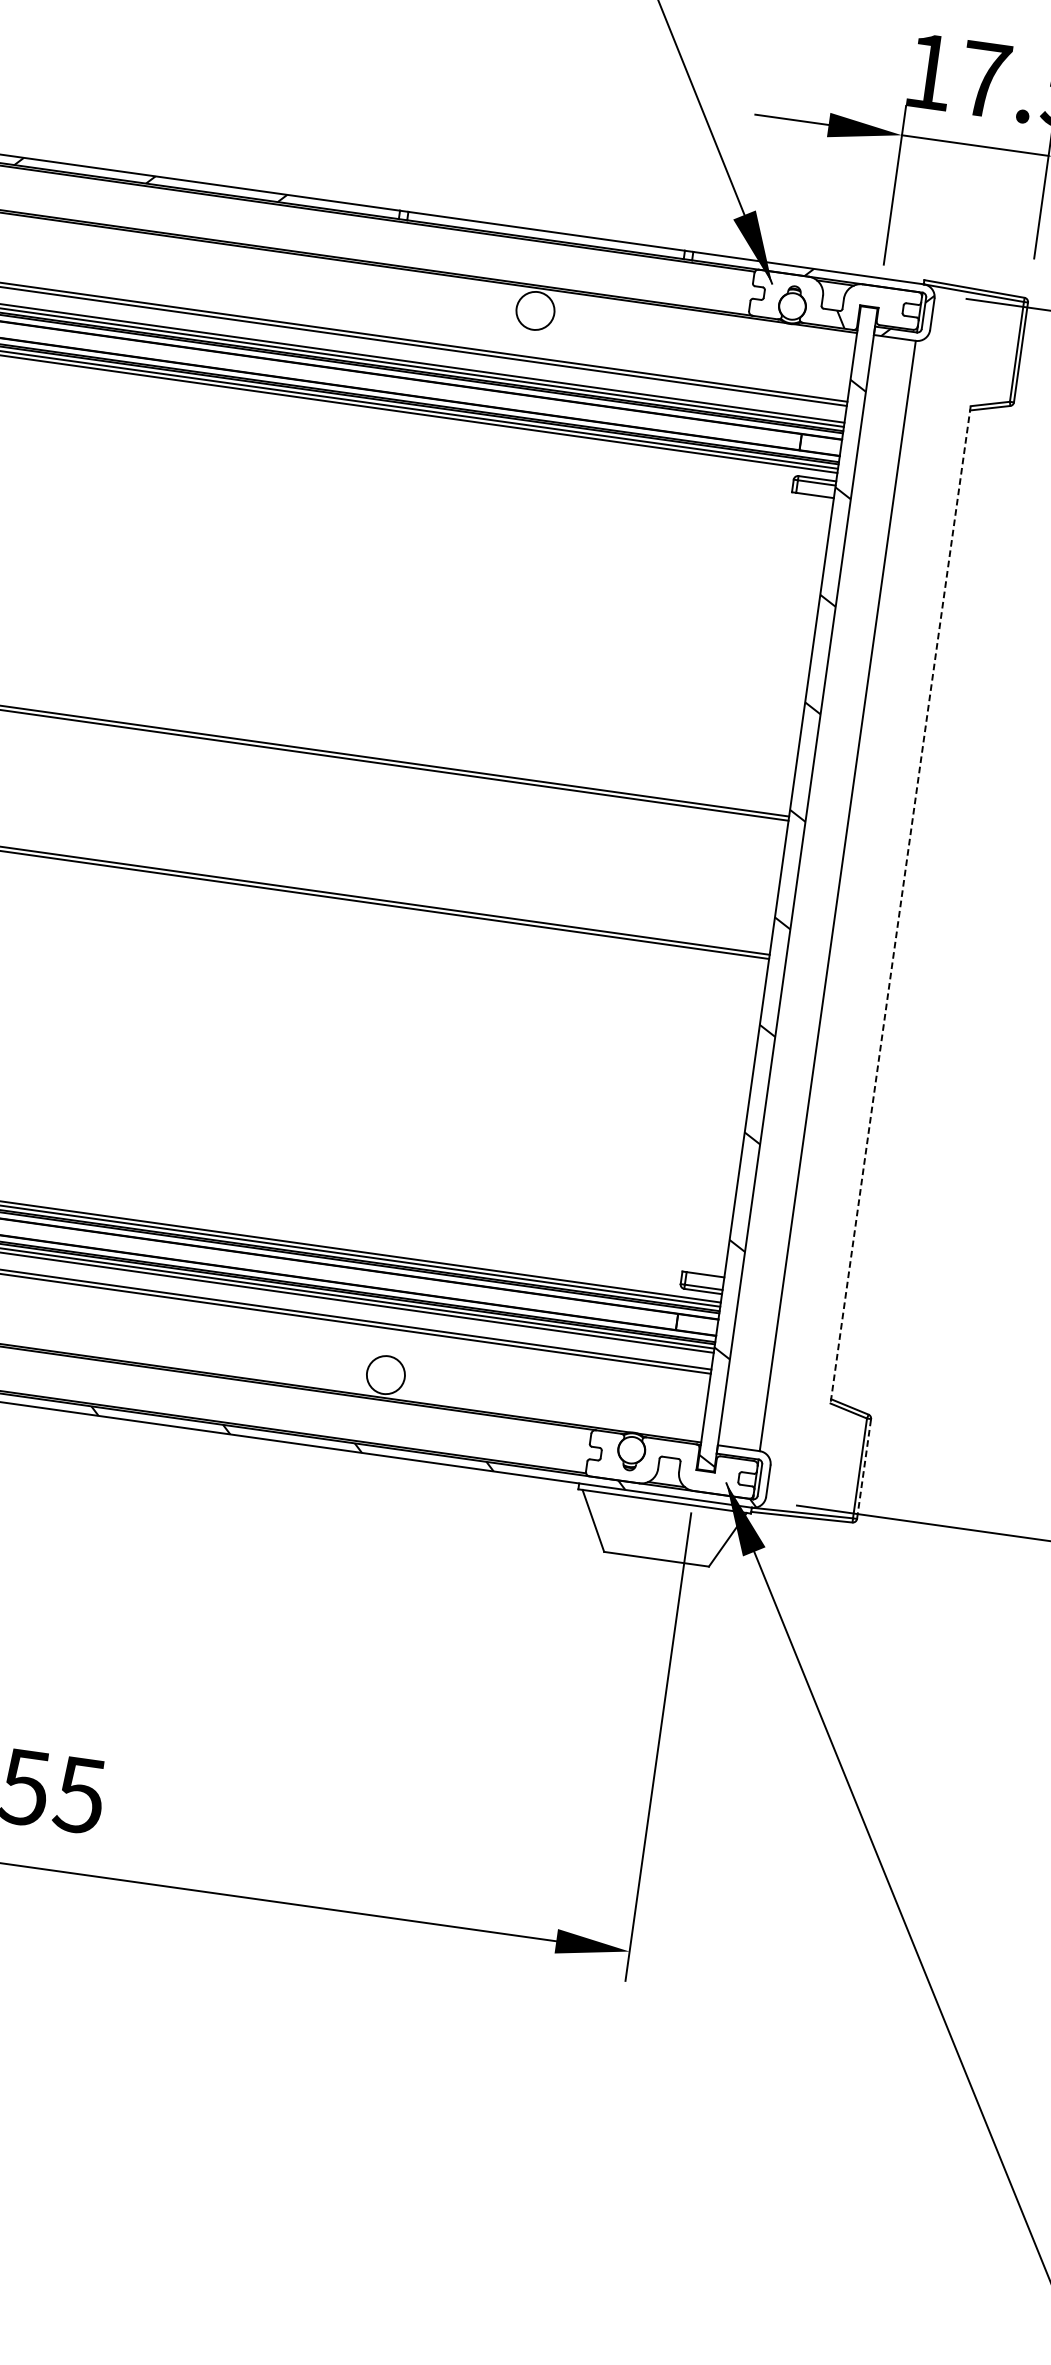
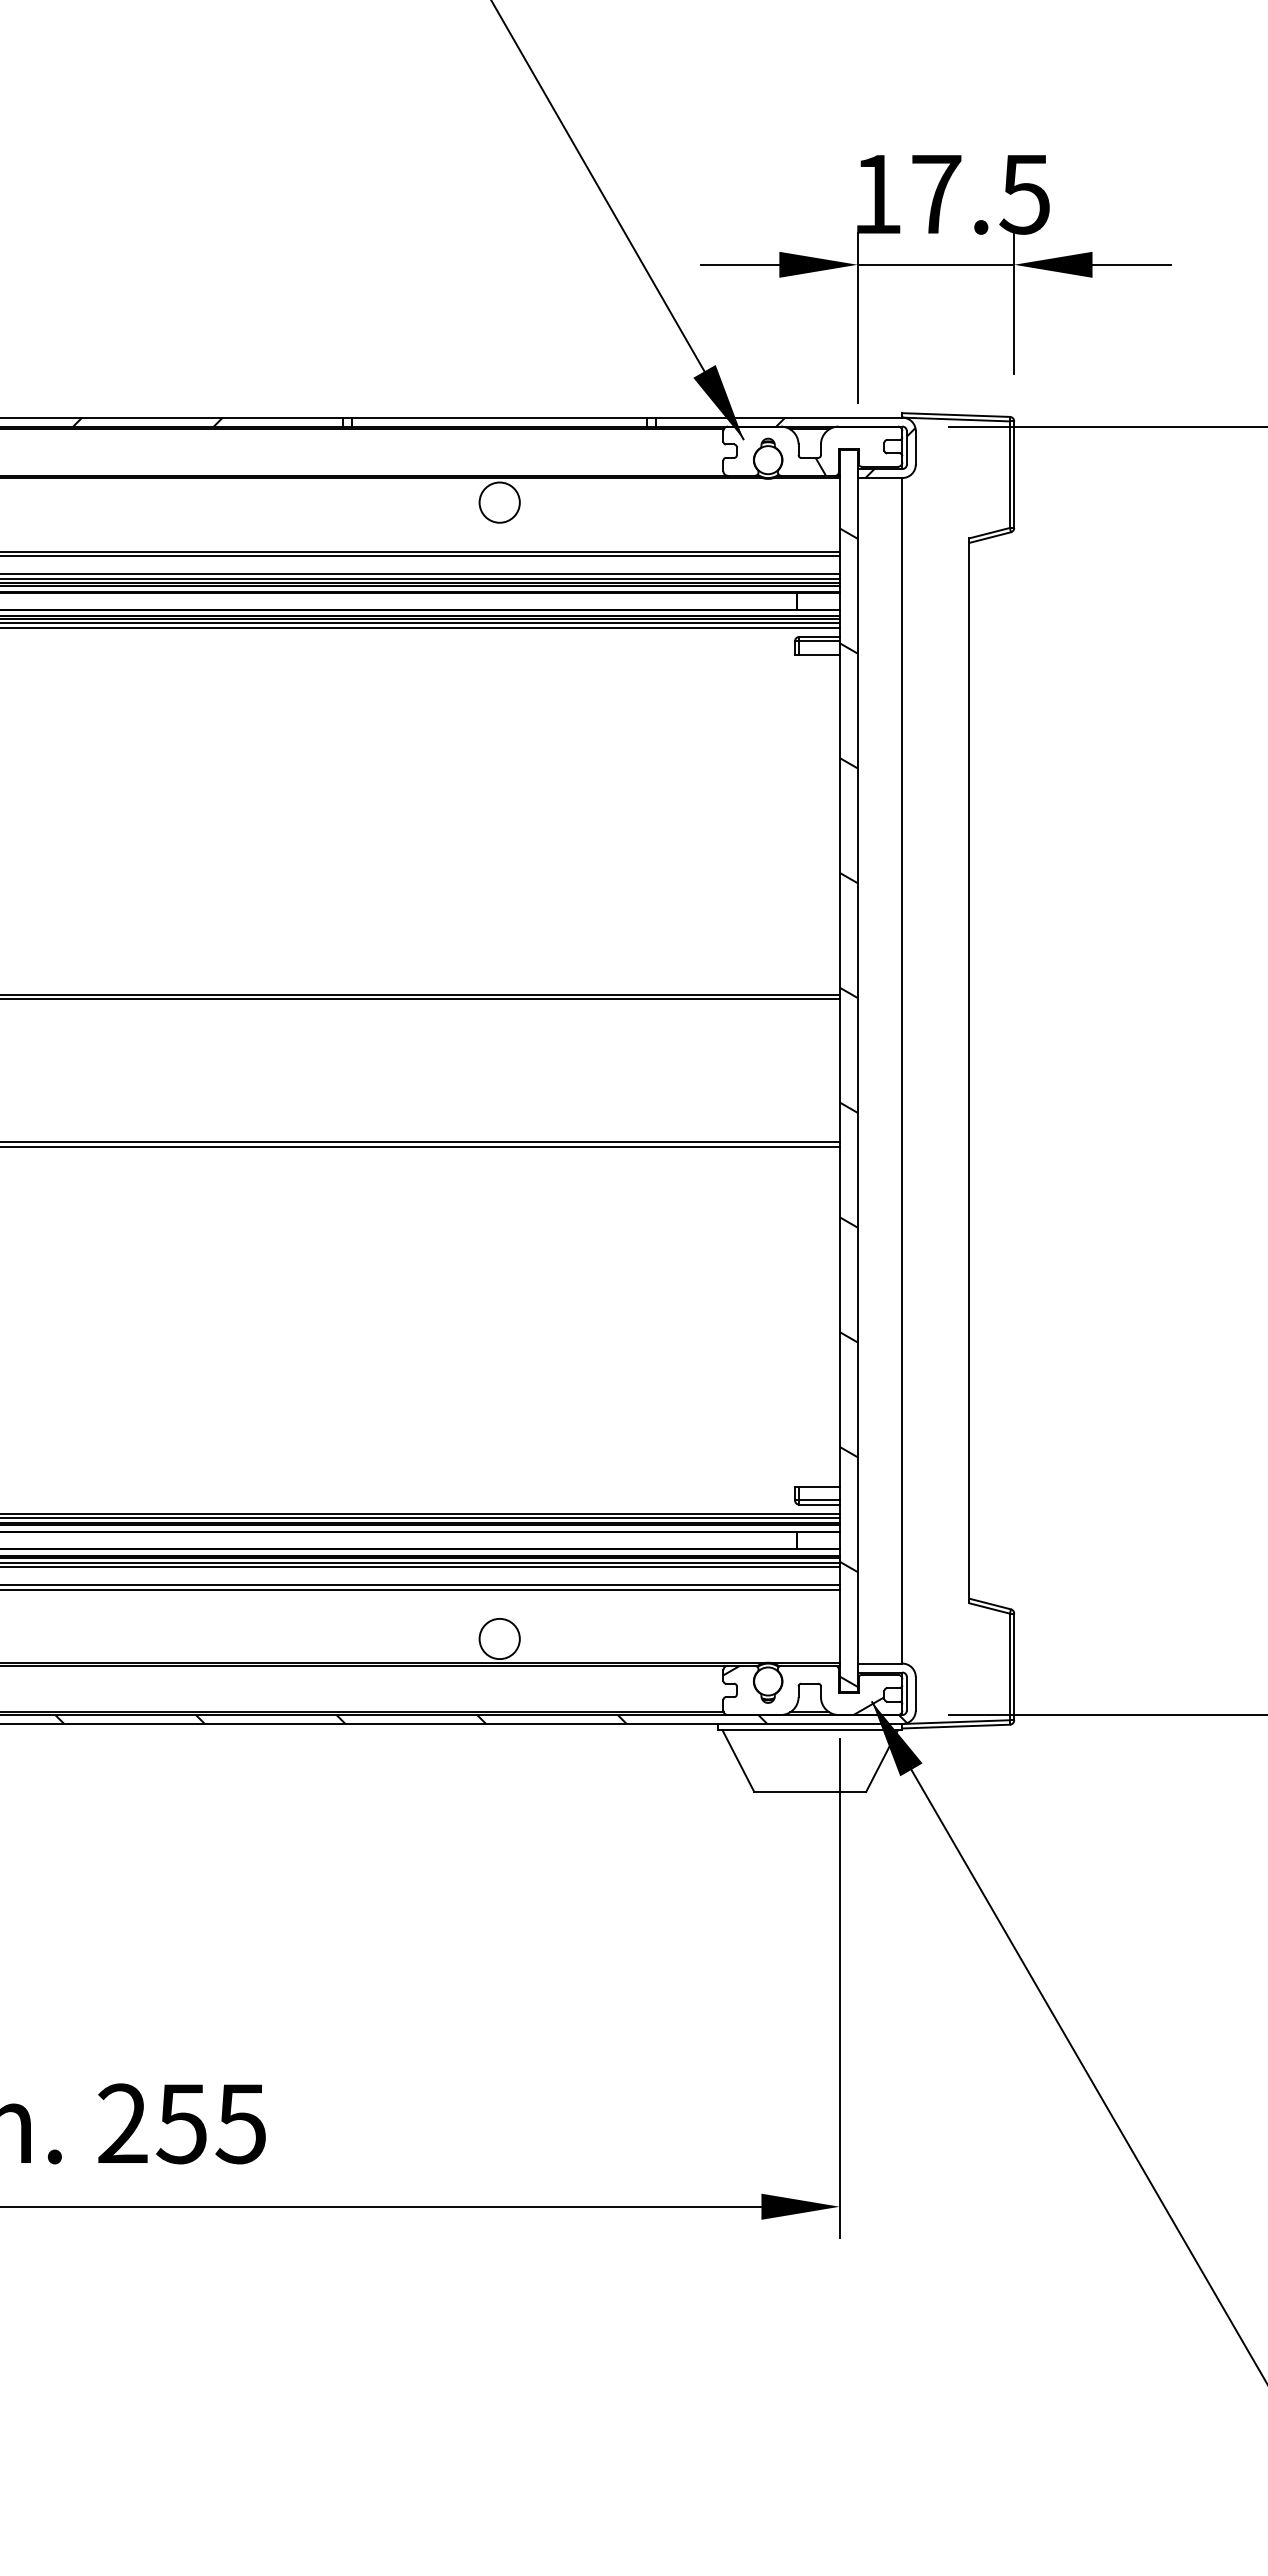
line: (900, 905) -> (969, 1071), dashed -> solid
hatch: (672, 1464) -> (812, 1690), added
line: (864, 1468) -> (1014, 1666), dashed -> solid

